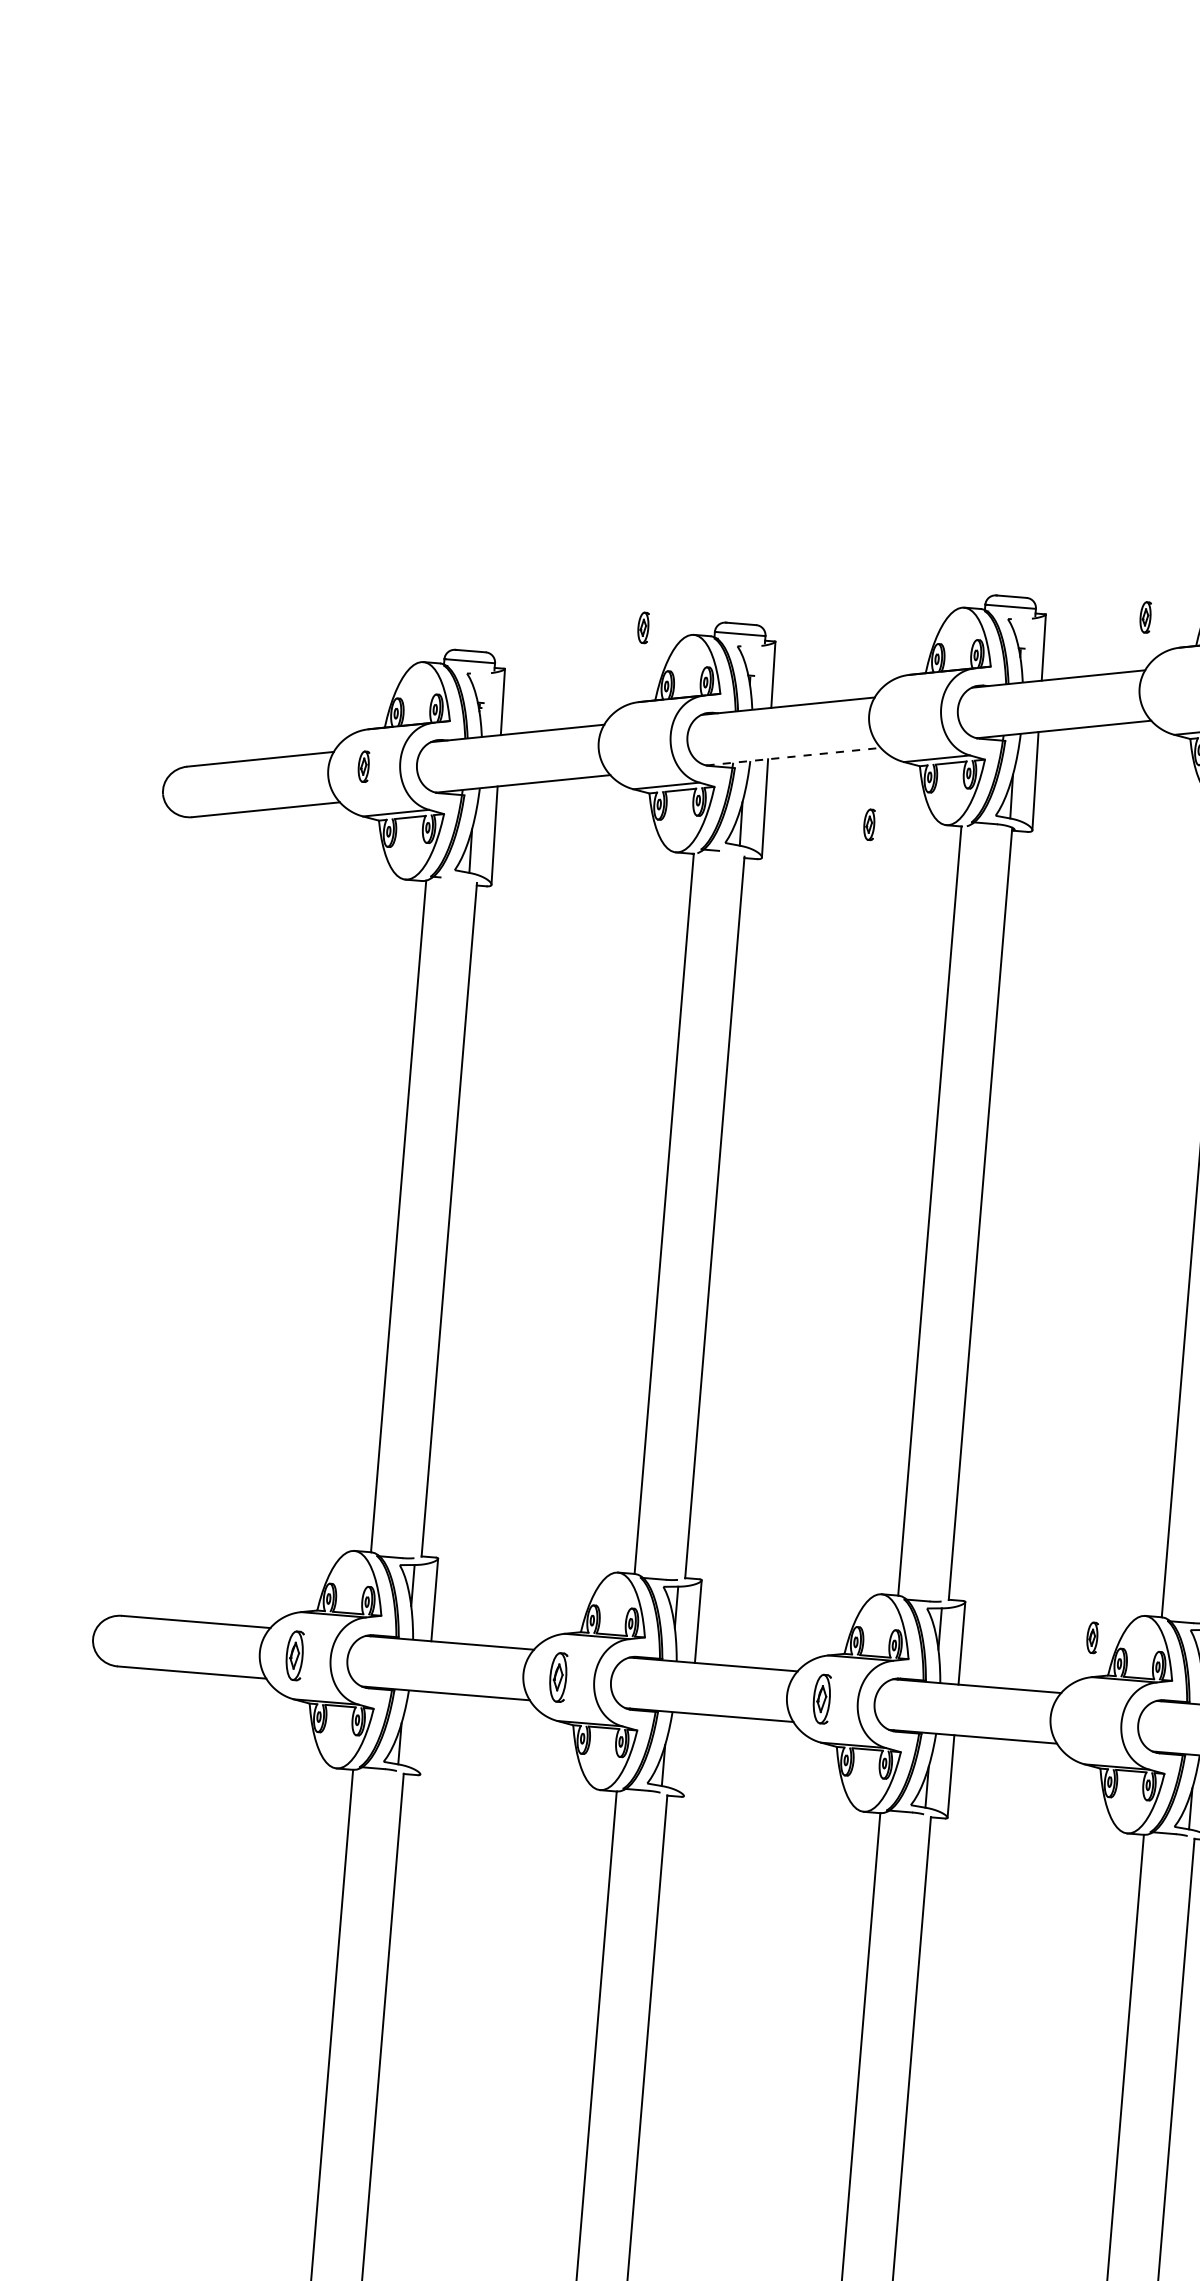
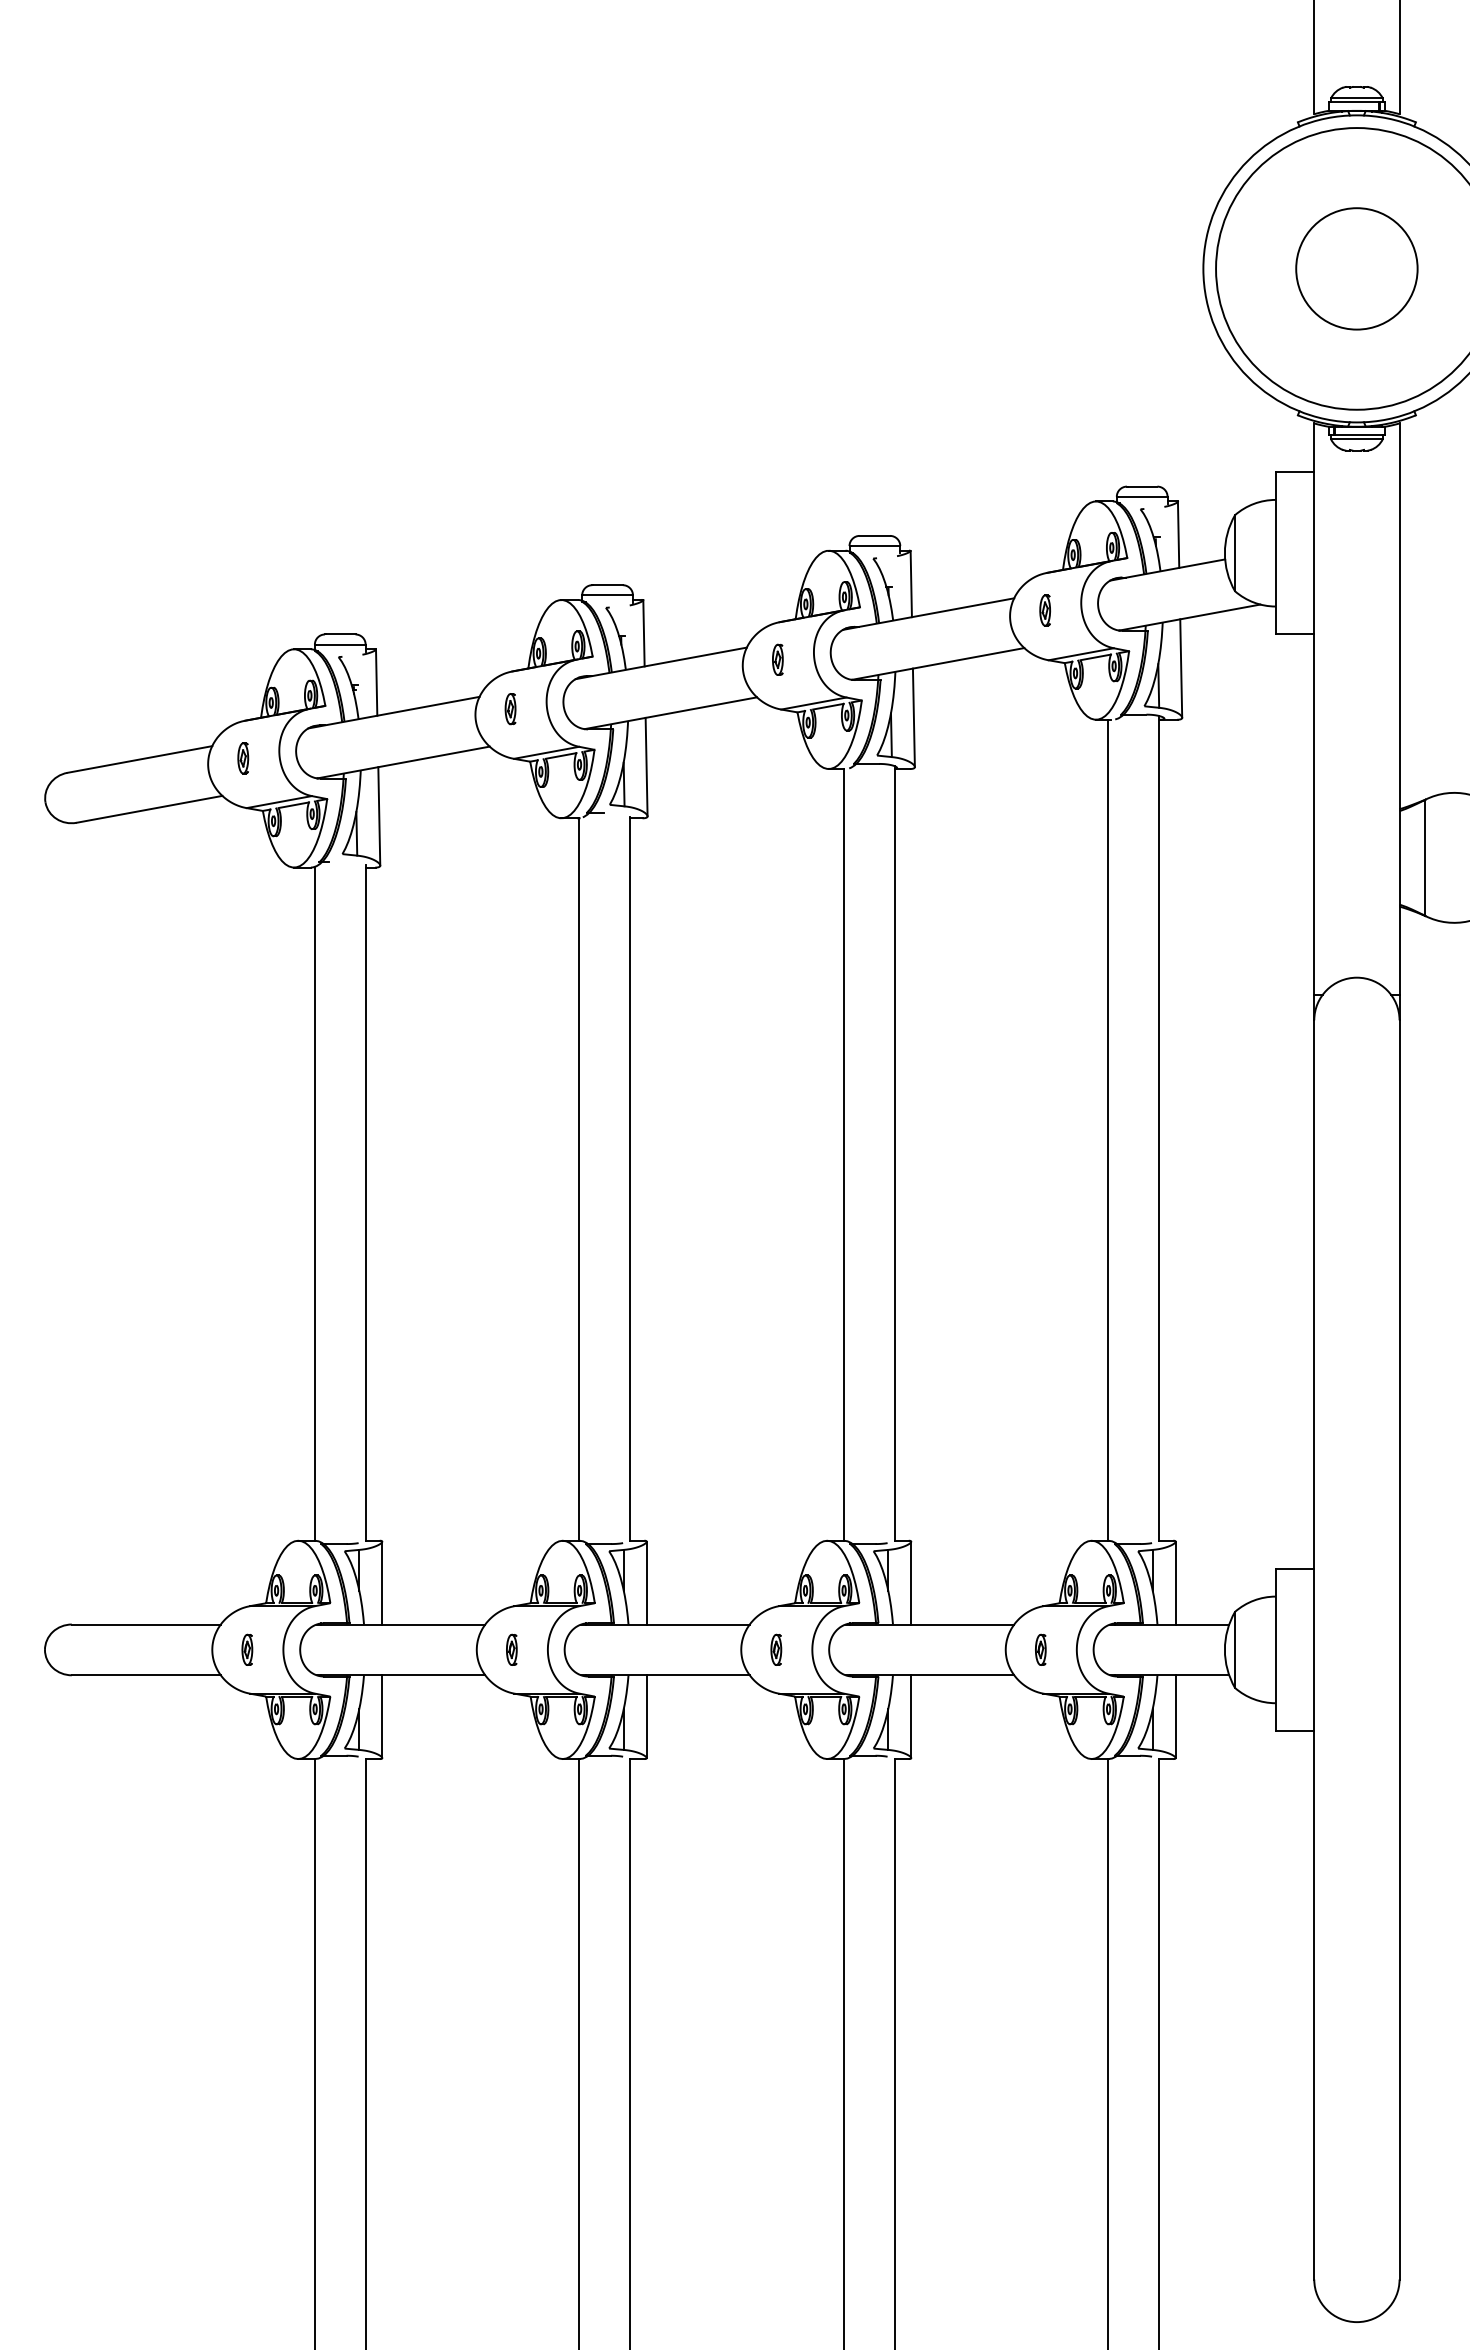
part: (1144, 617) -> (1044, 610), moved
part: (643, 628) -> (510, 709), moved
line: (793, 756) -> (670, 713), dashed -> solid
part: (868, 824) -> (777, 659), moved
part: (1092, 1637) -> (1040, 1649), moved
part: (294, 1655) -> (247, 1649), size x0.62
part: (558, 1676) -> (511, 1649), size x0.62
part: (822, 1698) -> (776, 1649), size x0.62
line: (424, 1732) -> (382, 1716), added
line: (687, 1754) -> (646, 1716), added

